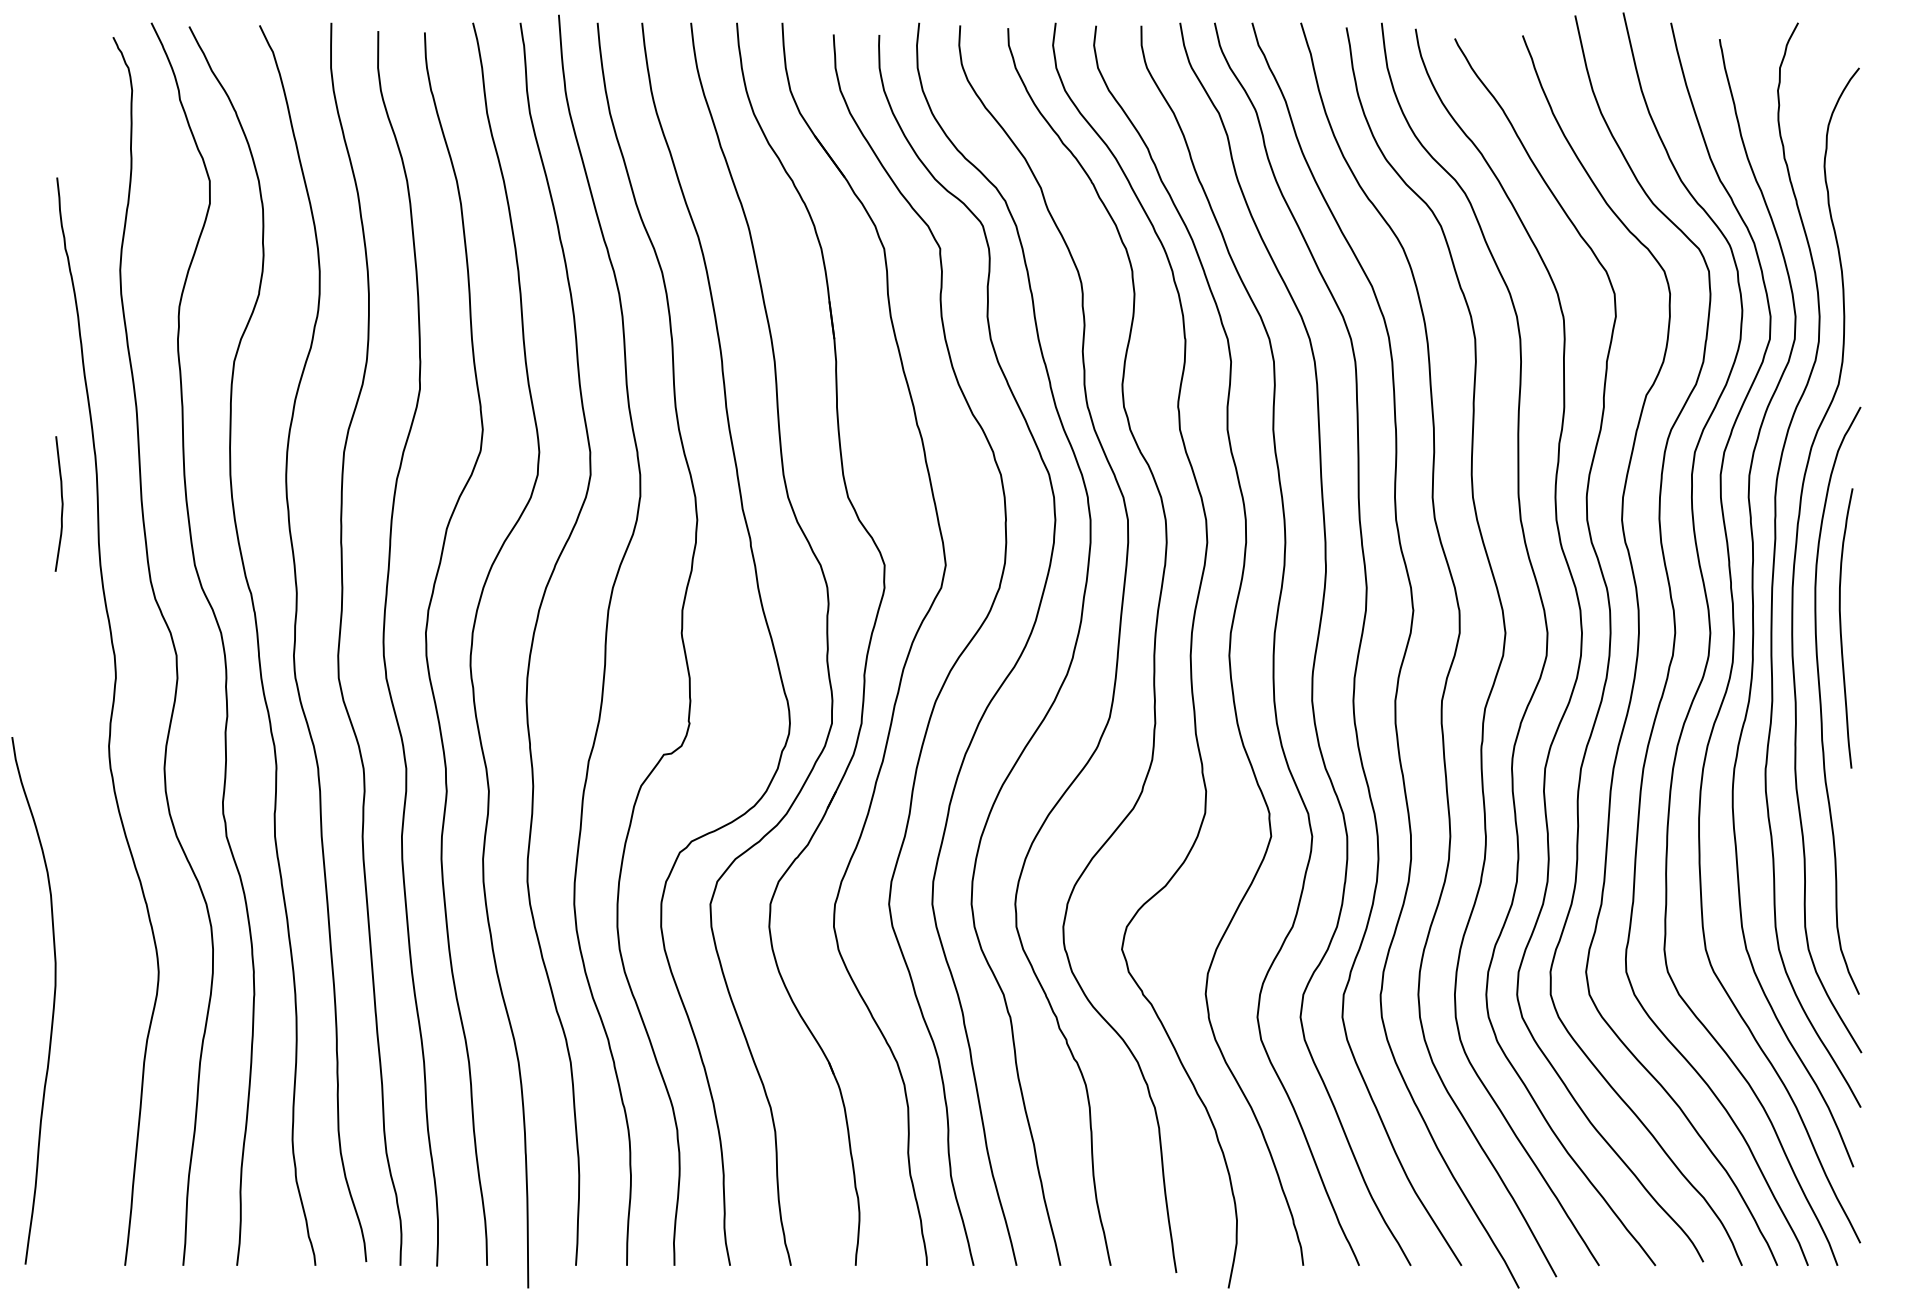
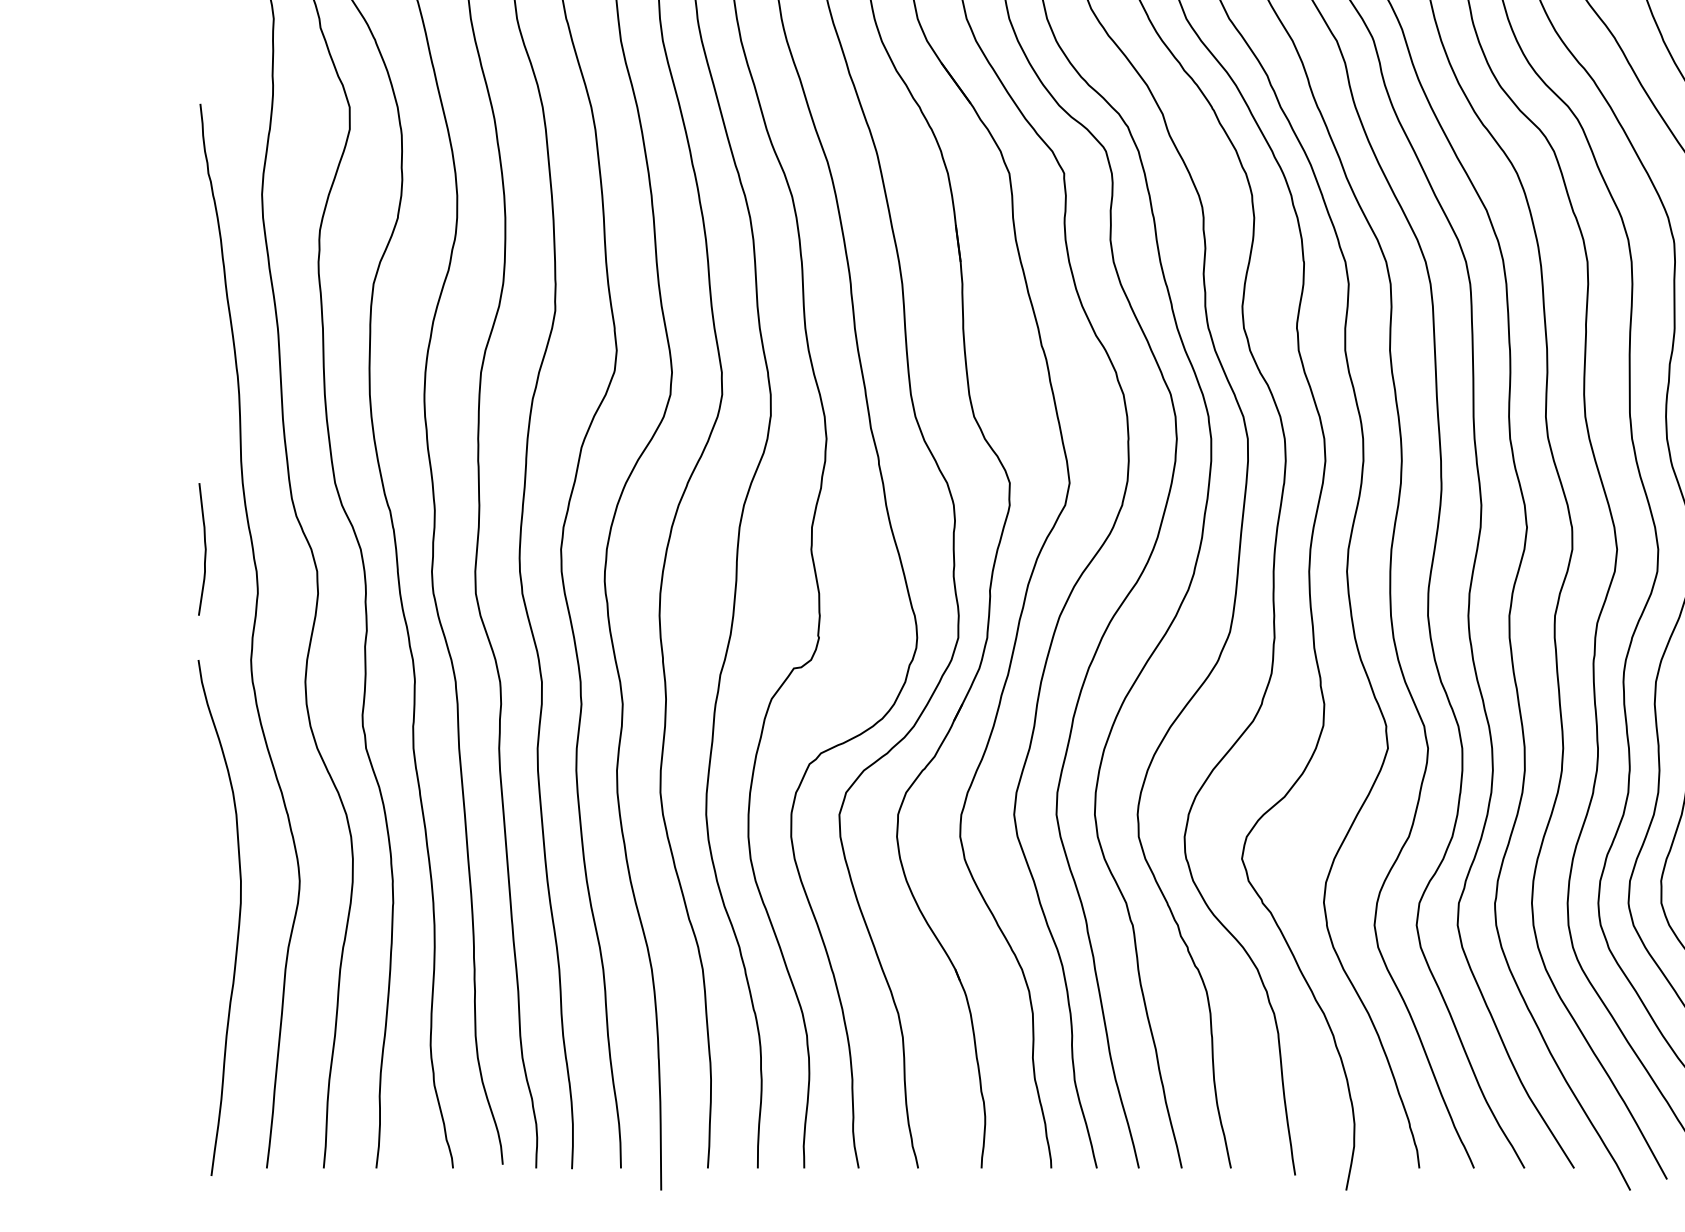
curve: (61, 503) -> (204, 548), moved
curve: (53, 1000) -> (238, 917), moved

